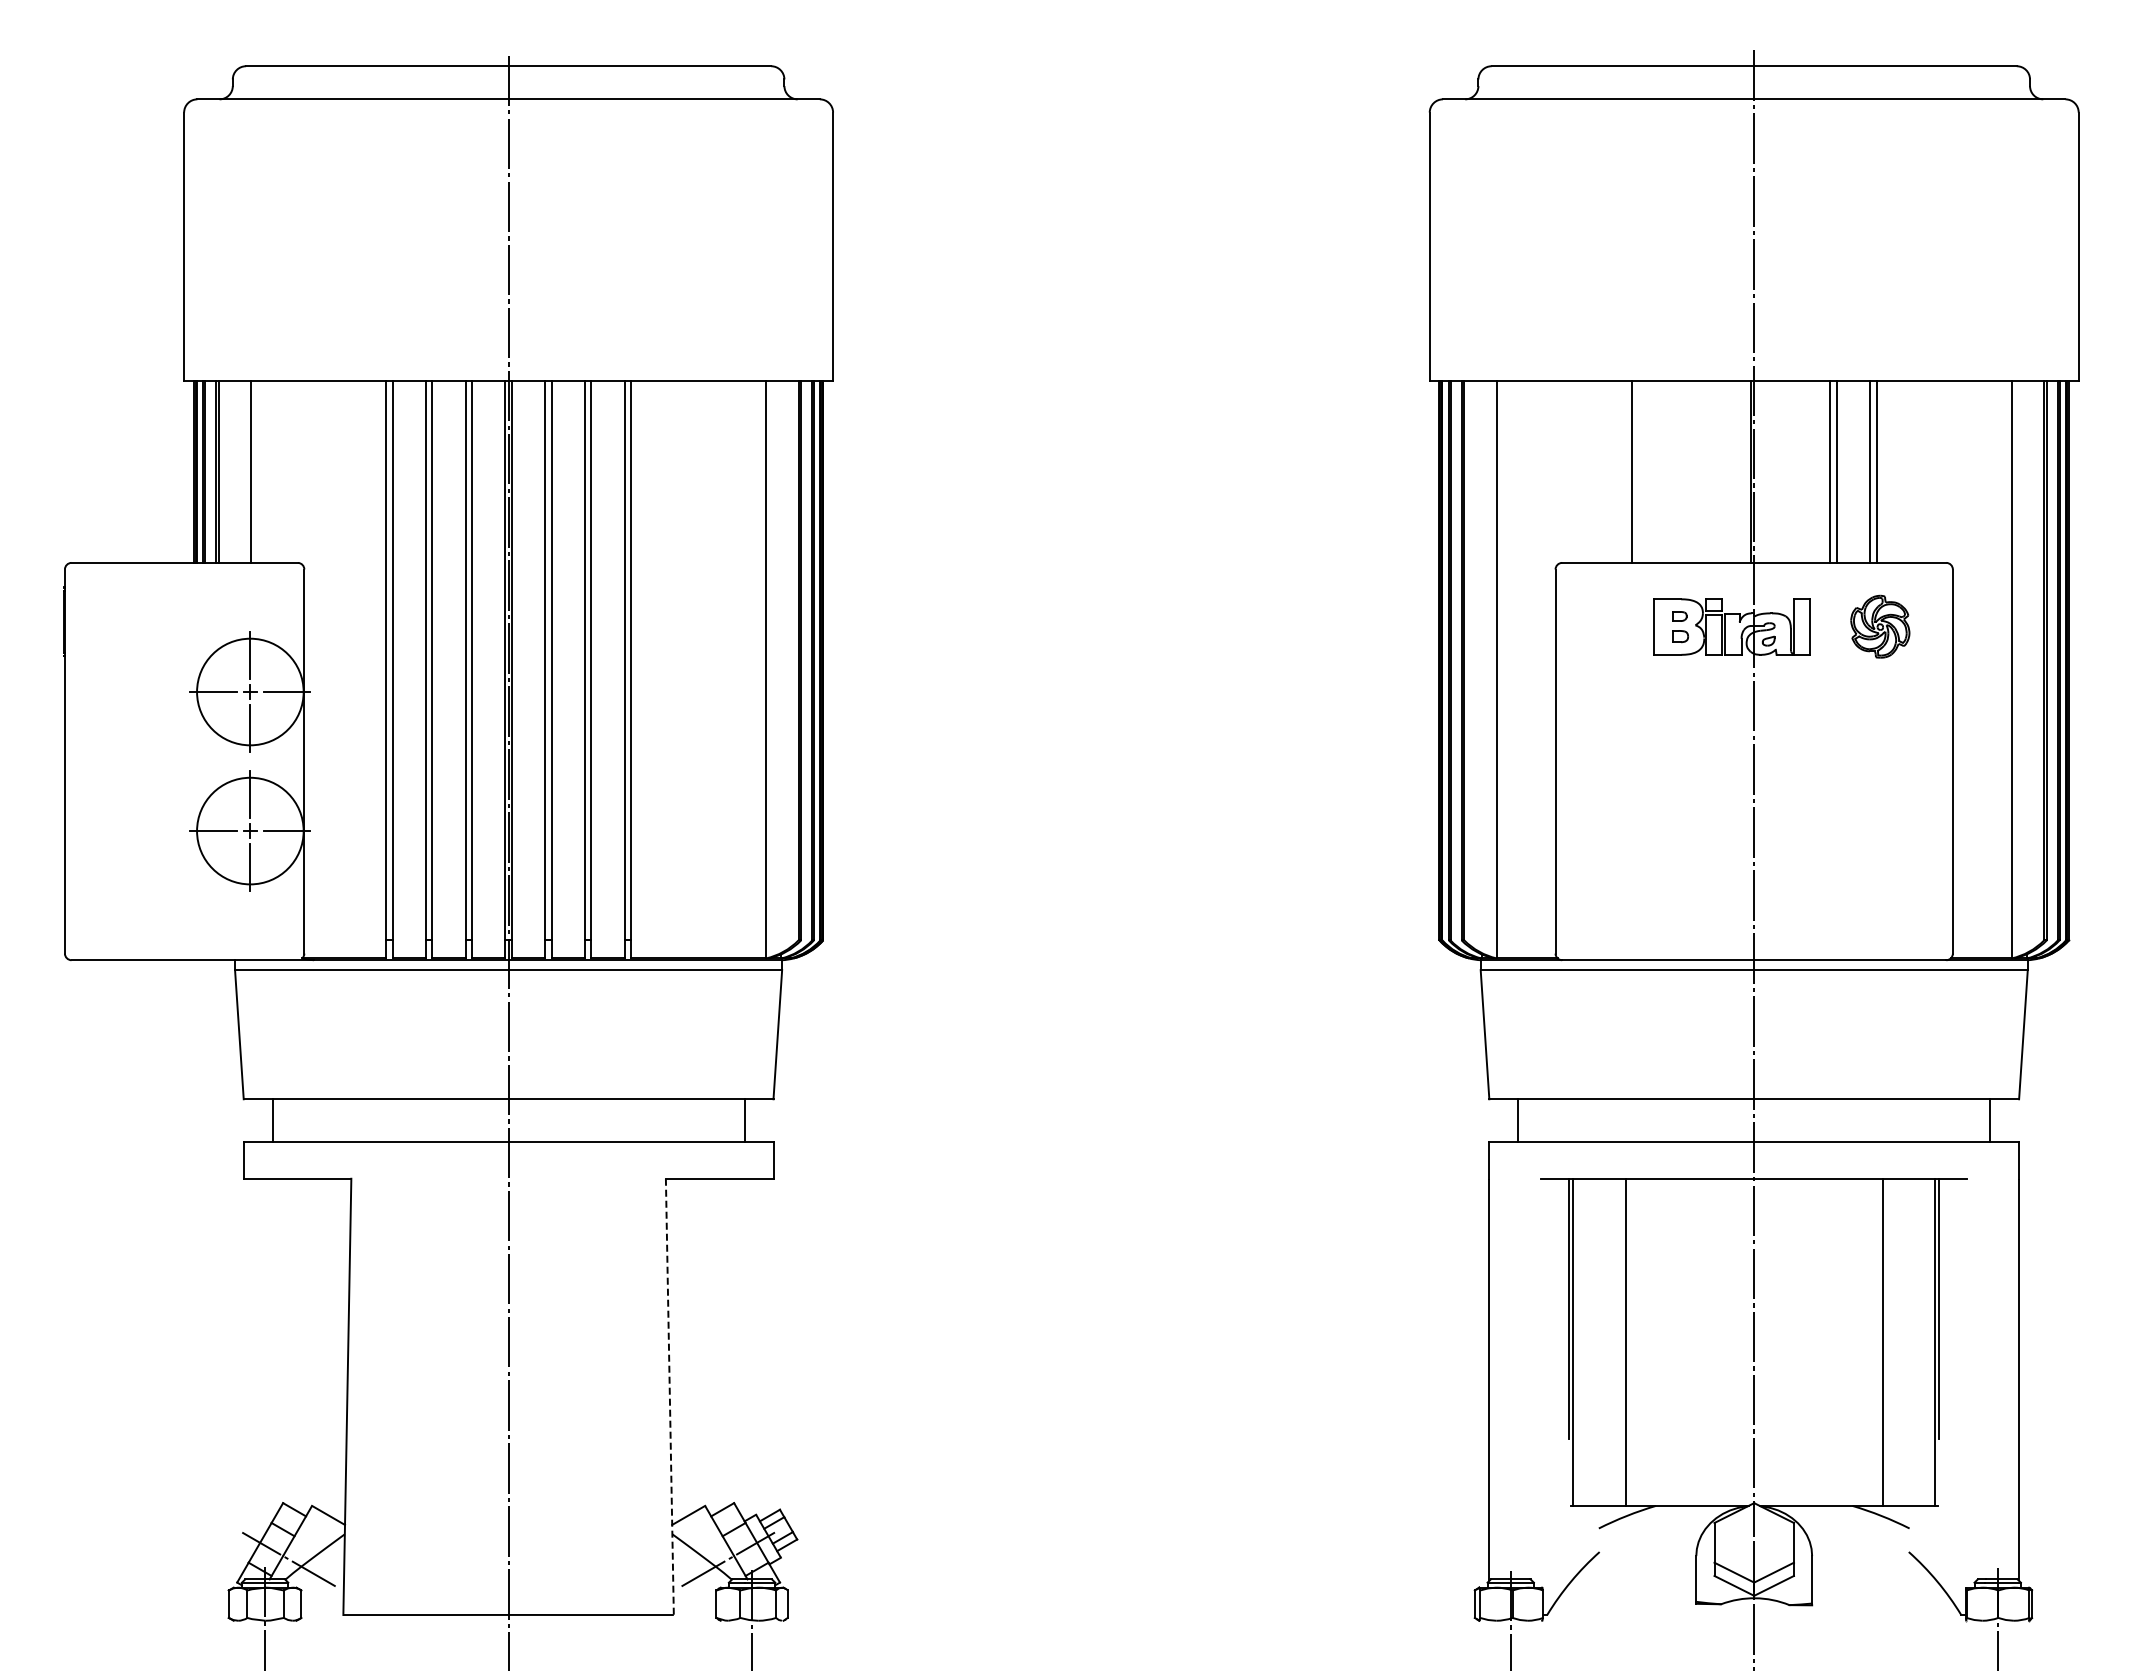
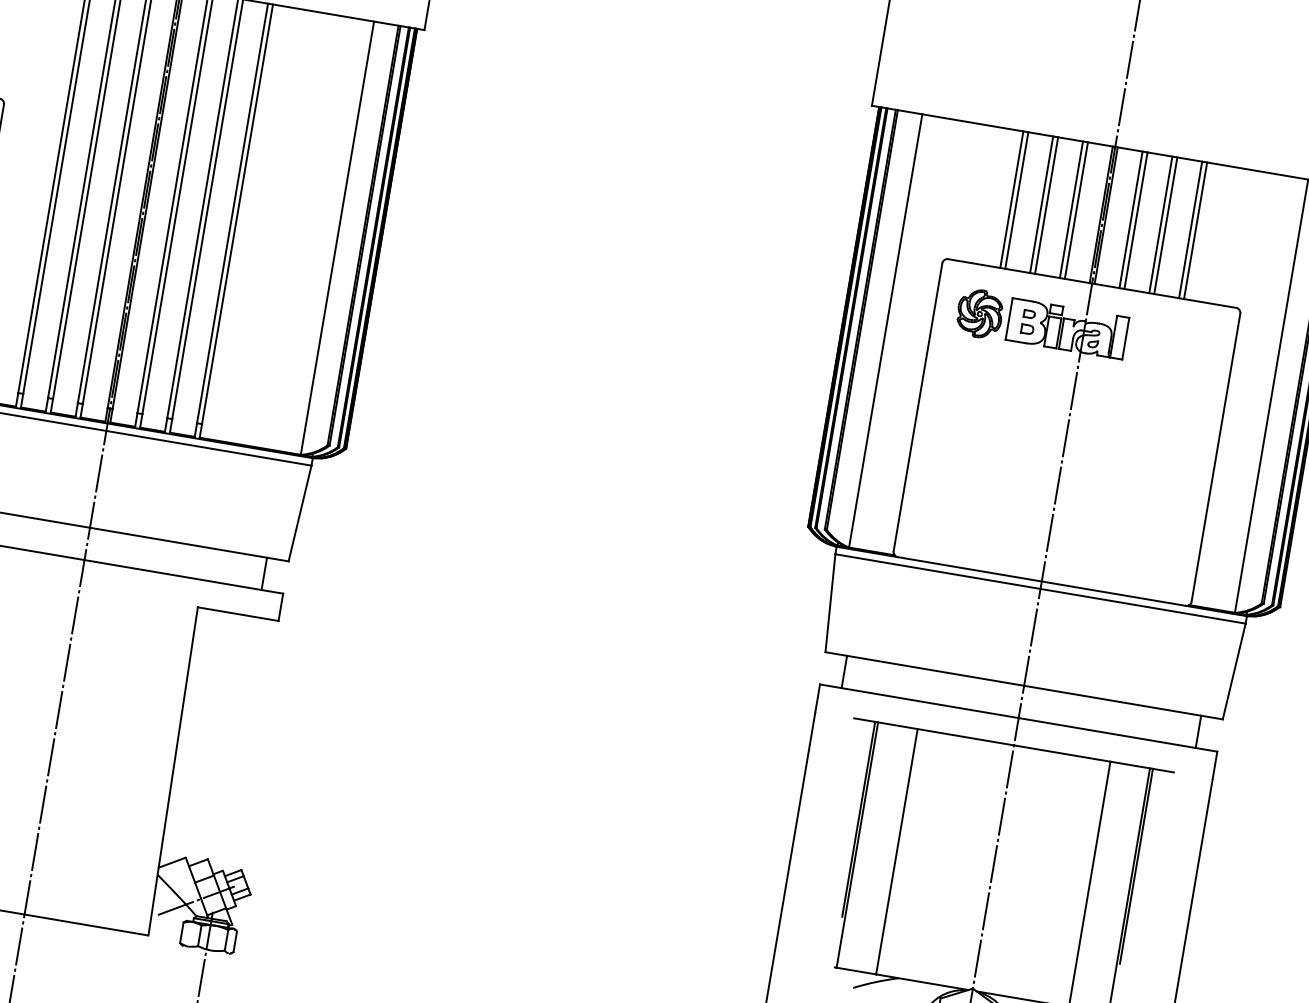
line: (1638, 471) -> (1016, 200), added
line: (1671, 471) -> (1041, 204), added
line: (1678, 471) -> (1046, 205), added
line: (1711, 471) -> (1071, 209), added
line: (1717, 471) -> (1076, 210), added
line: (1757, 471) -> (1106, 215), added
line: (1790, 471) -> (1130, 219), added
line: (1797, 471) -> (1136, 220), added
part: (1880, 626) -> (980, 313), moved
line: (669, 1397) -> (172, 771), dashed -> solid

